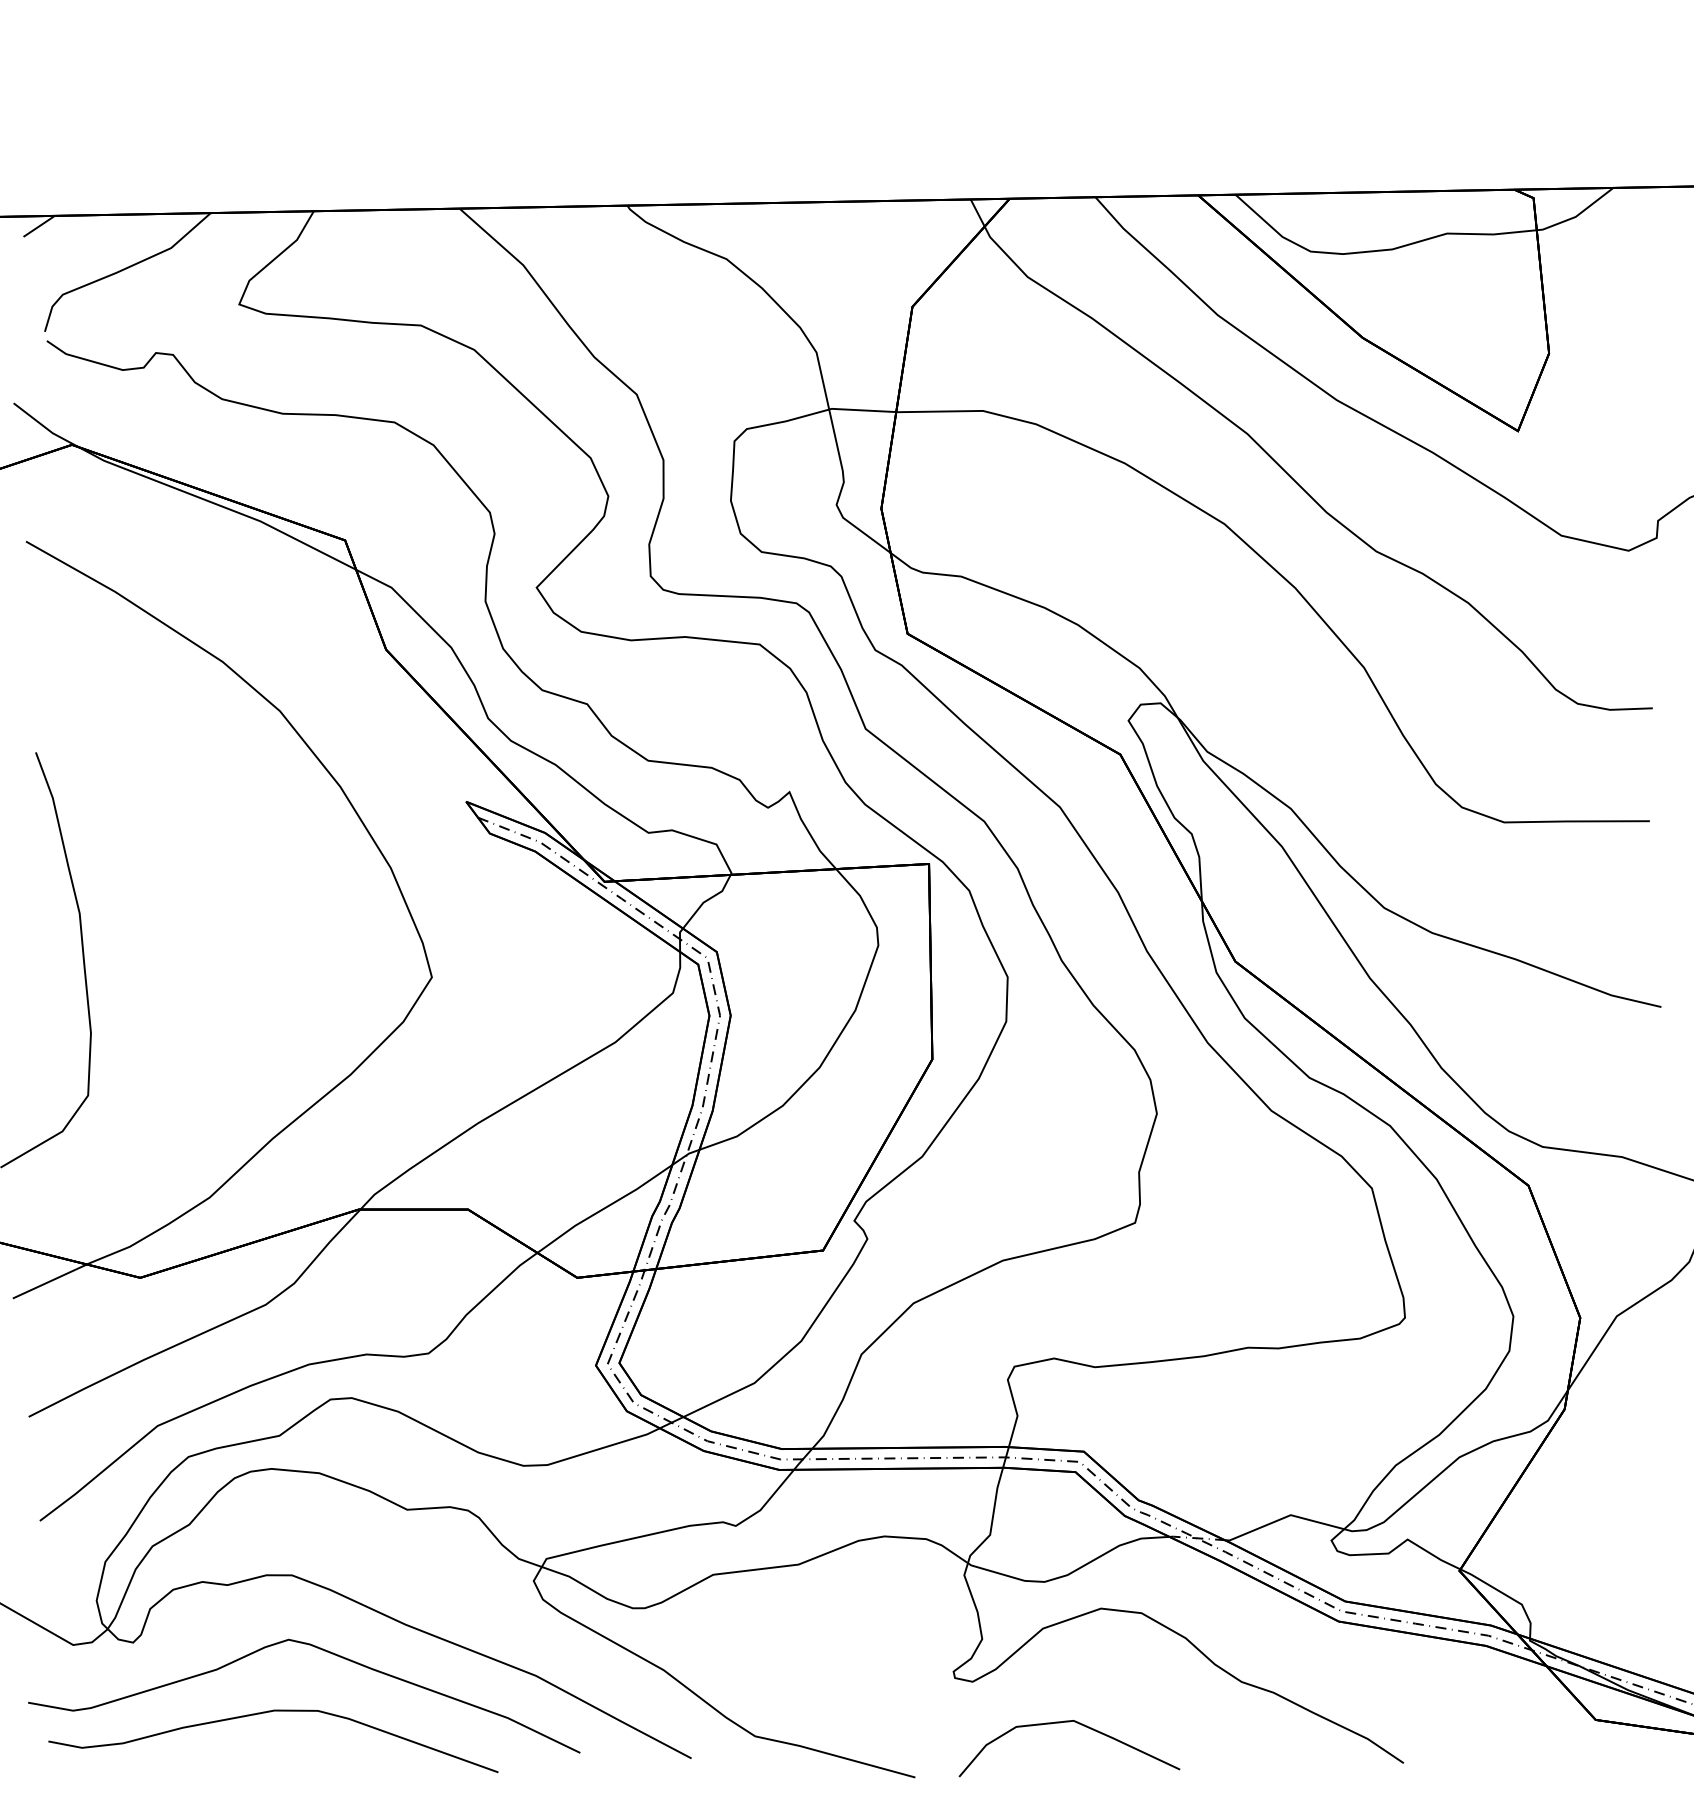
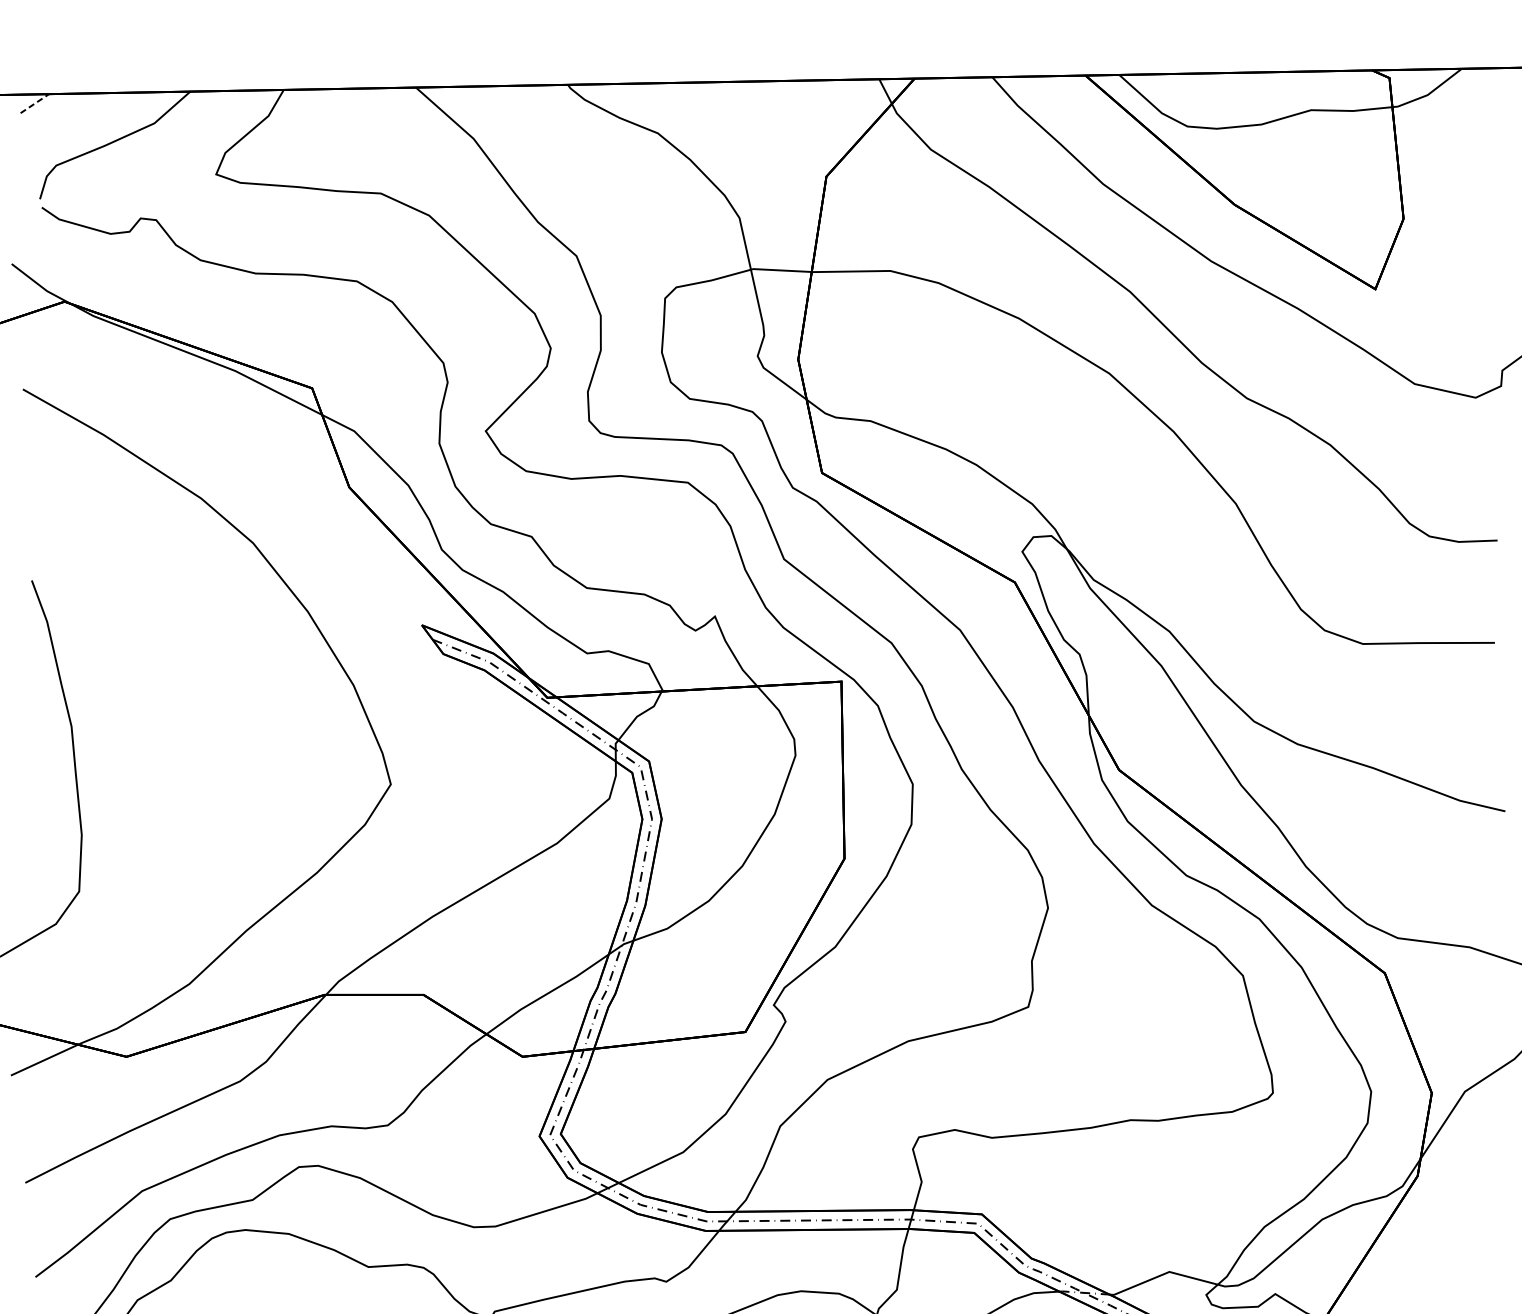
line: (39, 226) -> (35, 103), solid -> dashed

